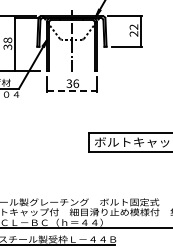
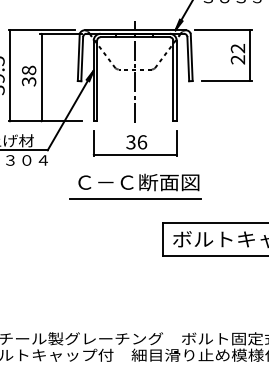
line: (72, 91) -> (136, 155), dashed -> solid
part: (71, 110) -> (134, 186), added

